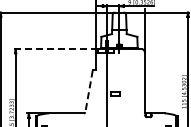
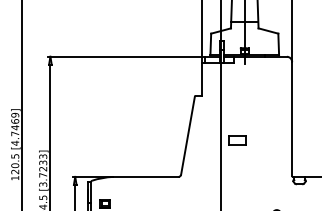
line: (56, 49) -> (126, 57), dashed -> solid
line: (88, 91) -> (186, 135), dashed -> solid

